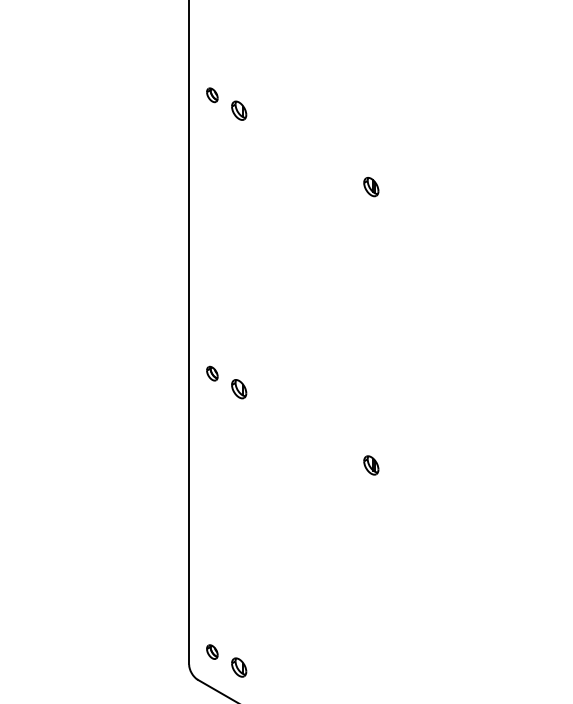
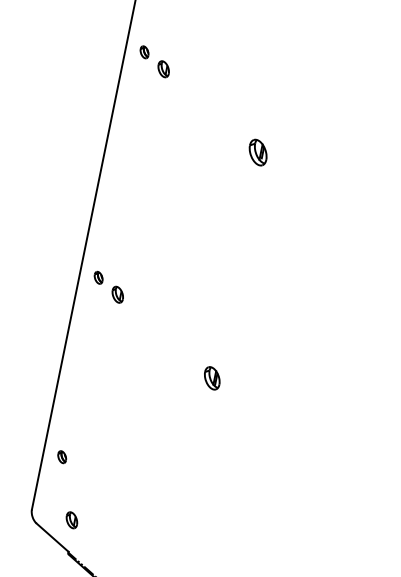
part: (371, 187) -> (258, 153), size x1.6
part: (371, 465) -> (212, 378), size x1.4
part: (212, 651) -> (62, 456), moved

